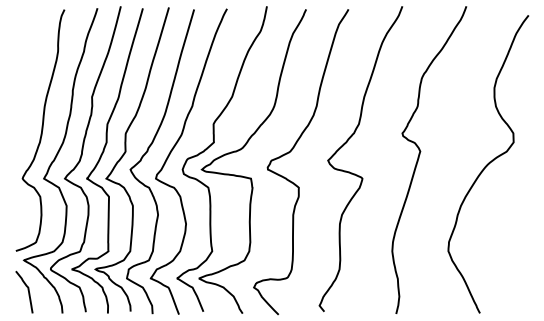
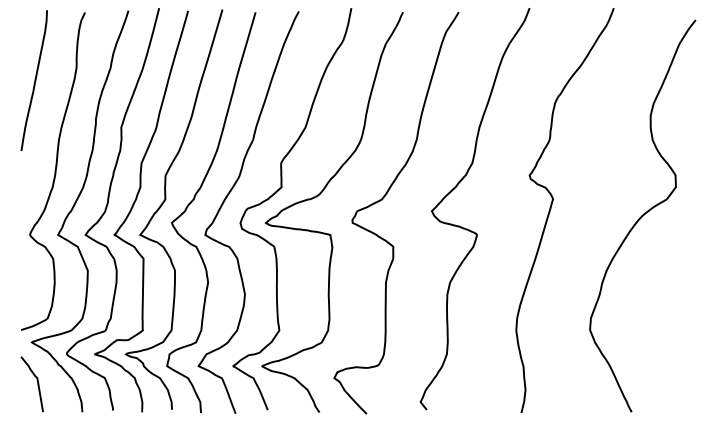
curve: (26, 61) -> (34, 80), added

